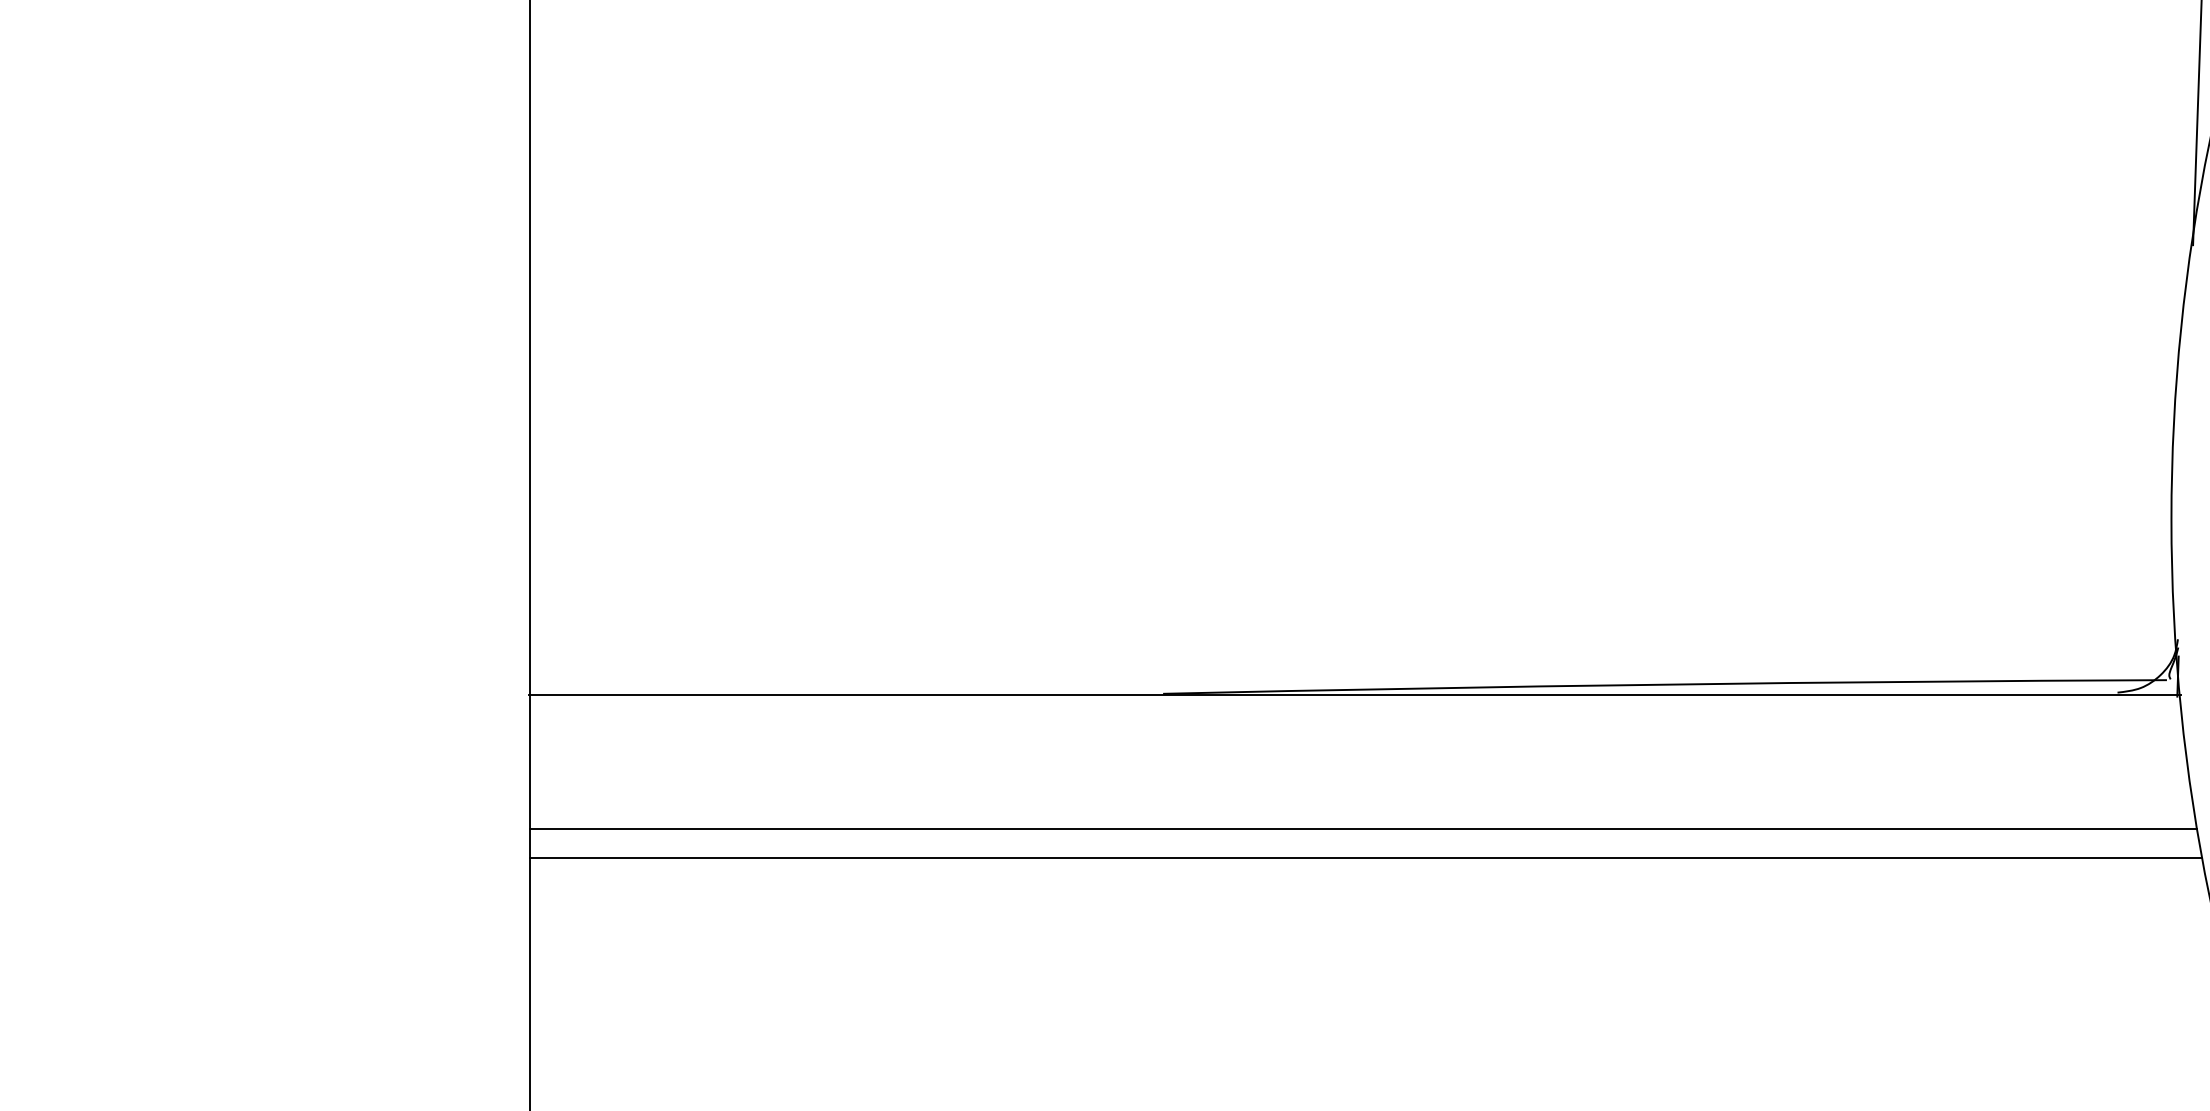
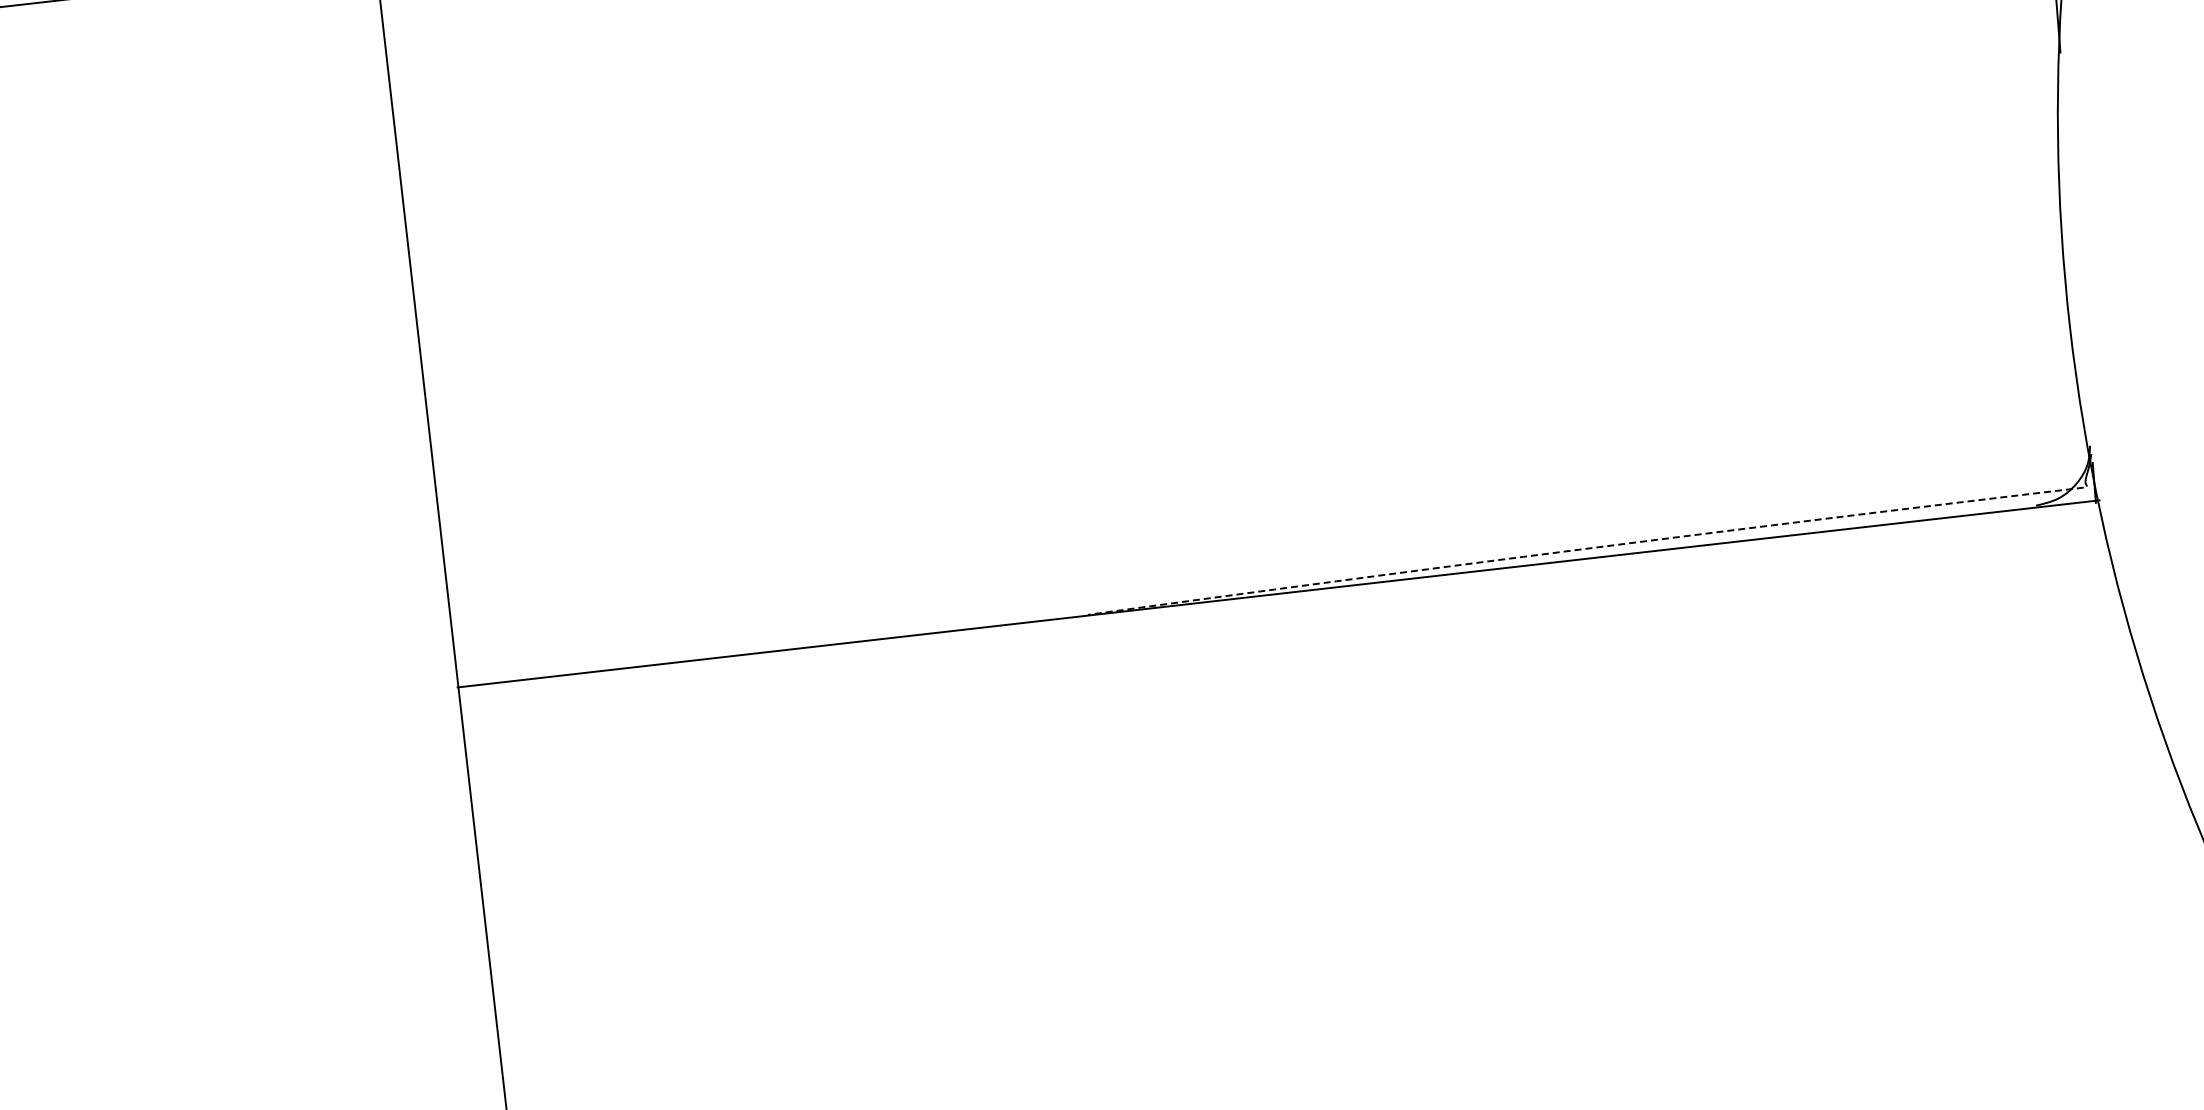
arc: (1664, 684) -> (1585, 548), solid -> dashed
line: (1363, 828) -> (1302, 725), removed
line: (1365, 858) -> (1307, 755), removed

